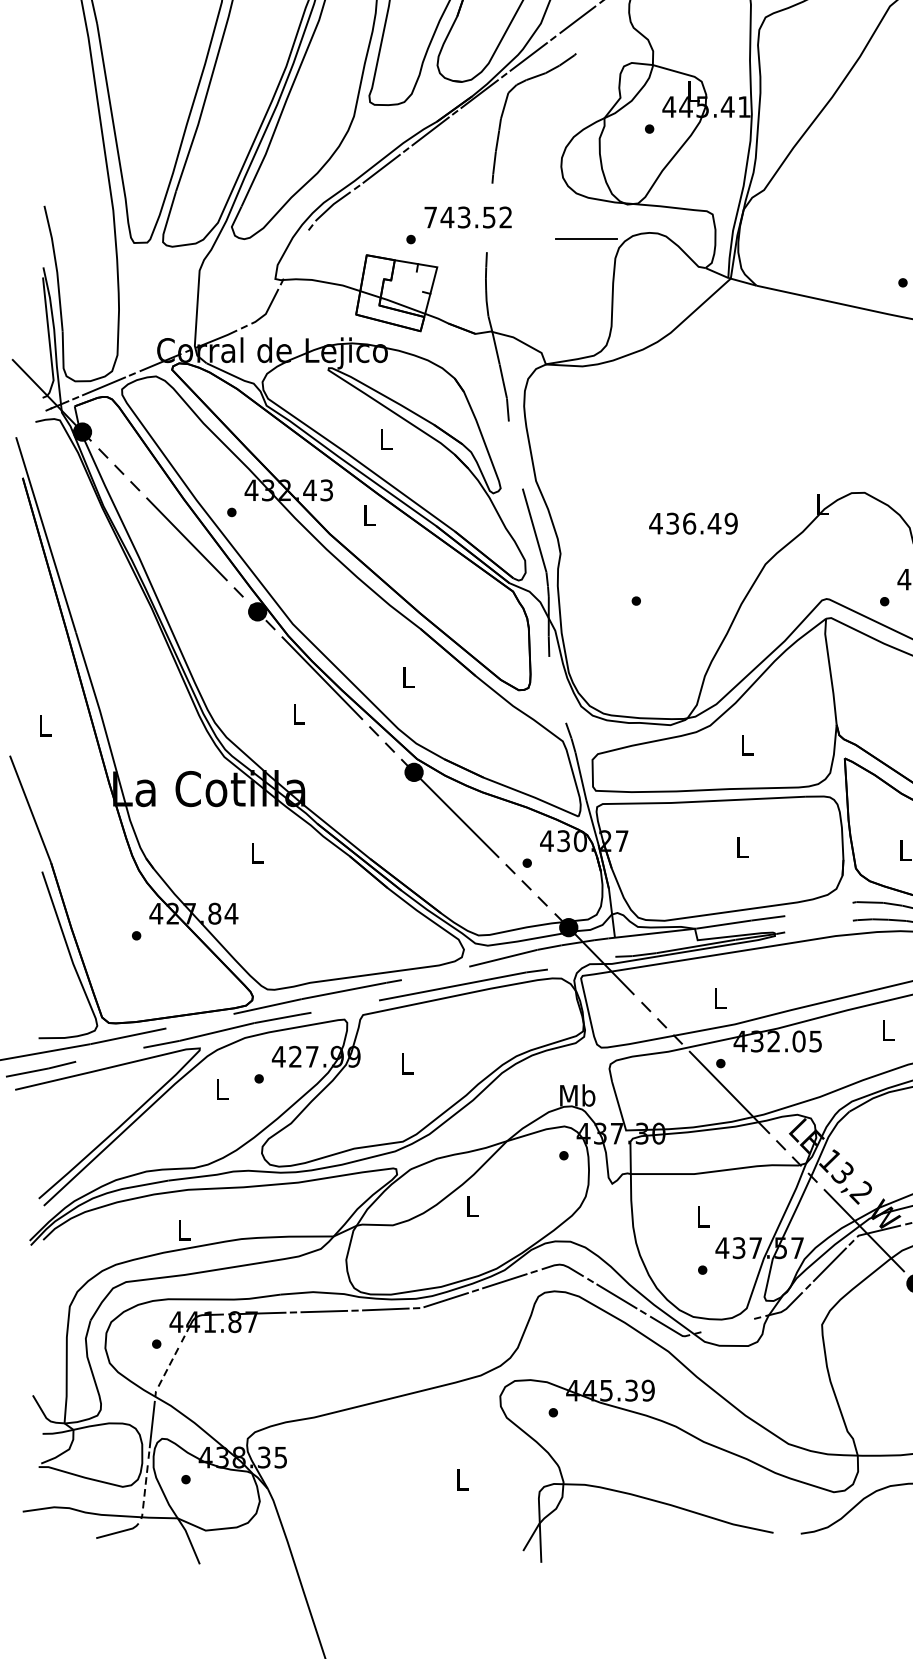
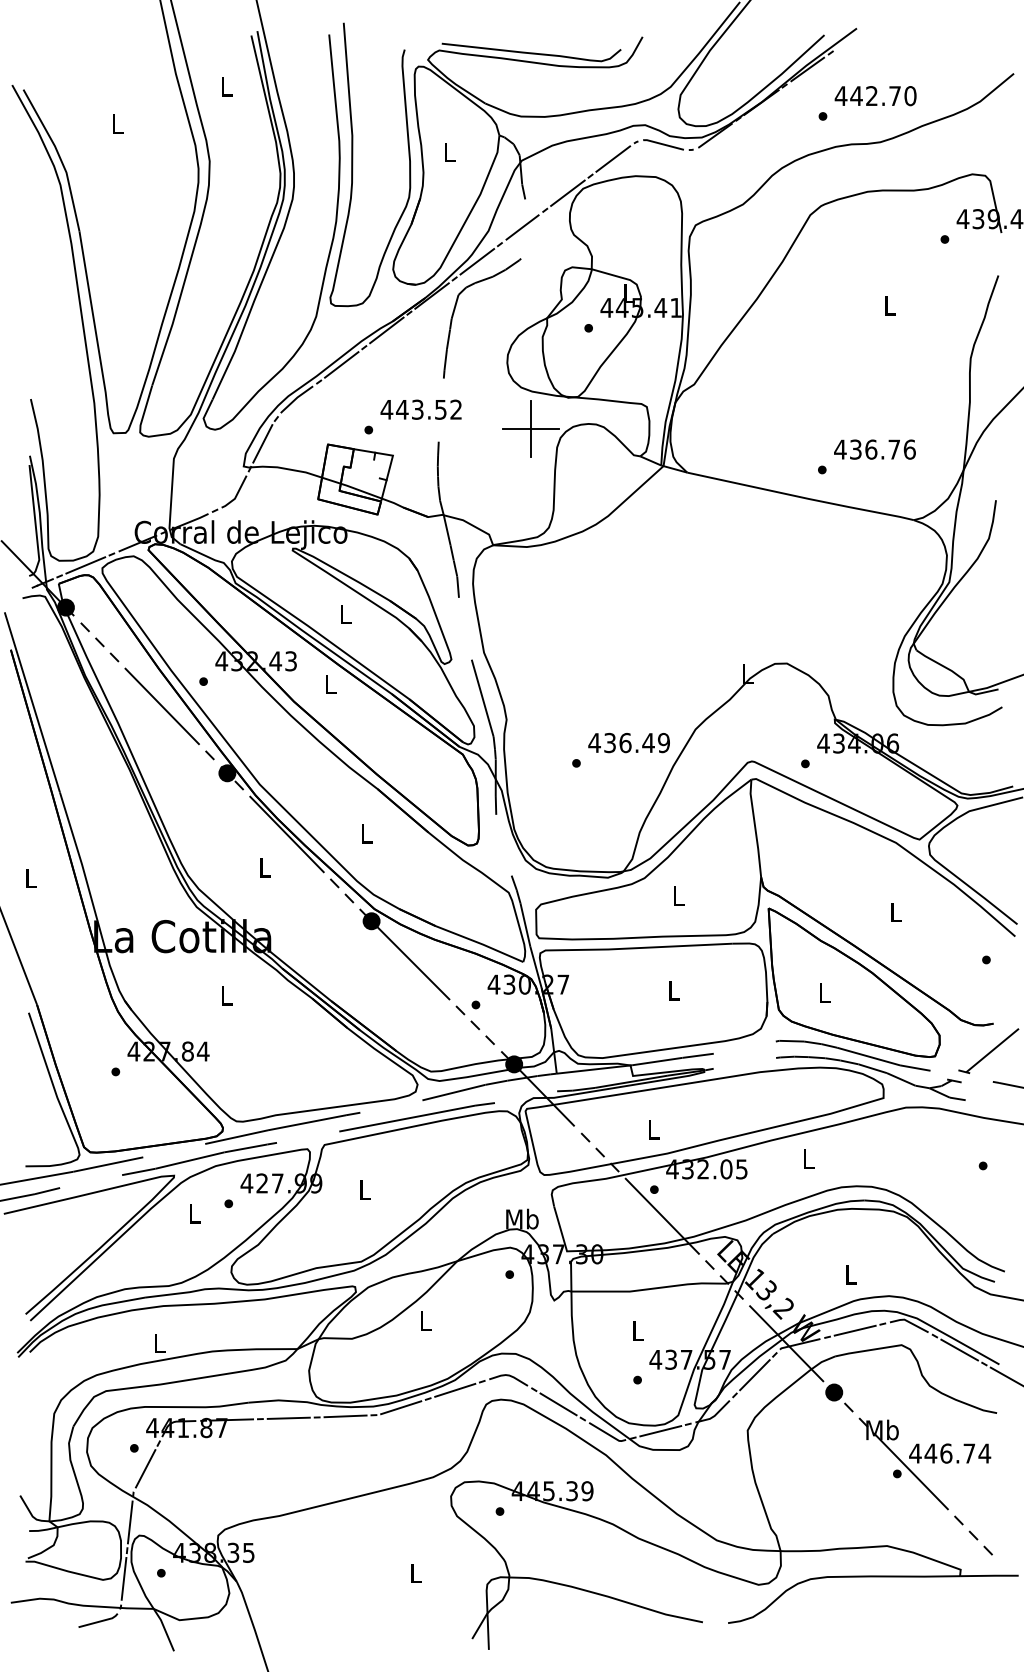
text: (430, 217) -> (386, 409), 743.52 -> 443.52
line: (586, 238) -> (530, 429), added
line: (295, 254) -> (262, 443), added
text: (692, 524) -> (628, 743), moved
line: (727, 1325) -> (660, 1431), added
line: (168, 1366) -> (145, 1468), dashed -> solid
line: (146, 1485) -> (124, 1578), dashed -> solid

